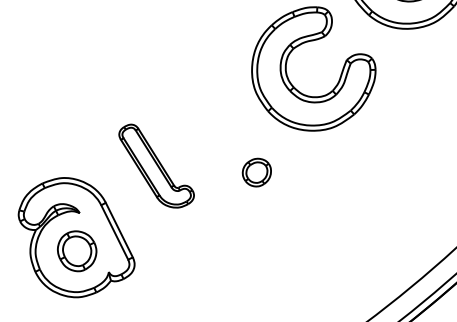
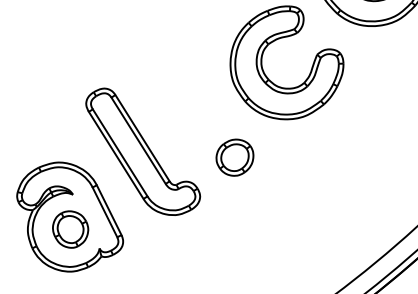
part: (156, 165) -> (143, 151), size x1.67
part: (256, 172) -> (234, 157), size x1.43

